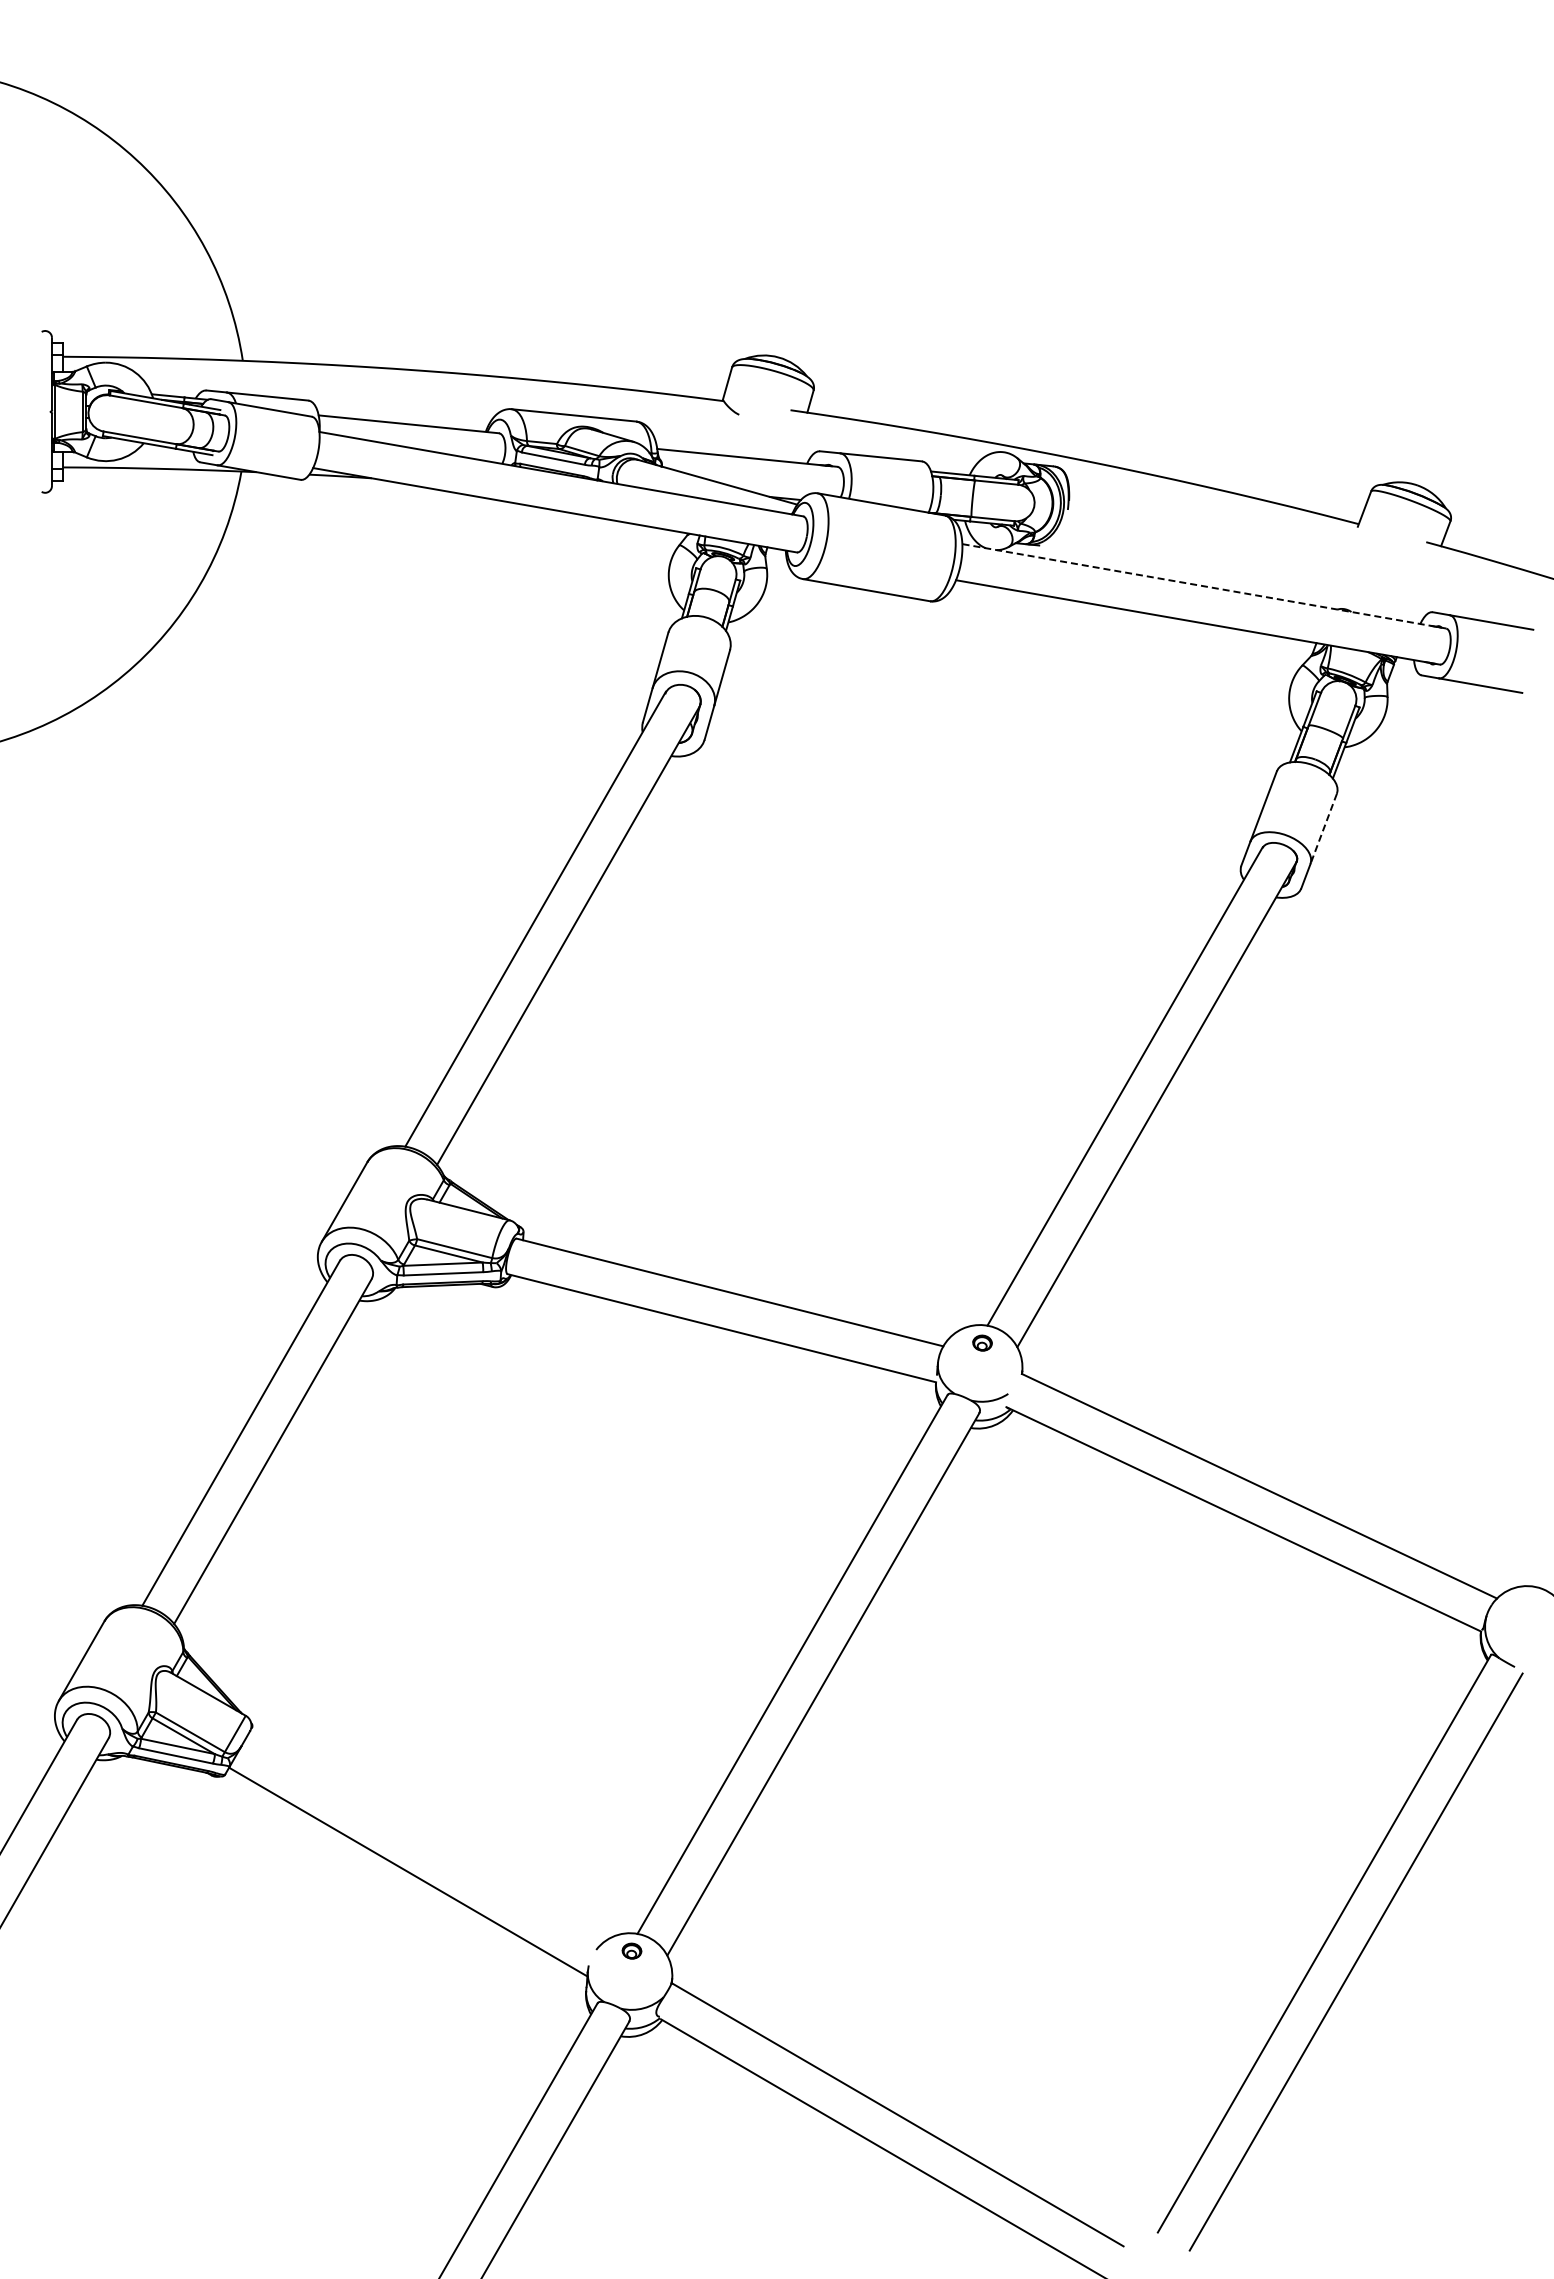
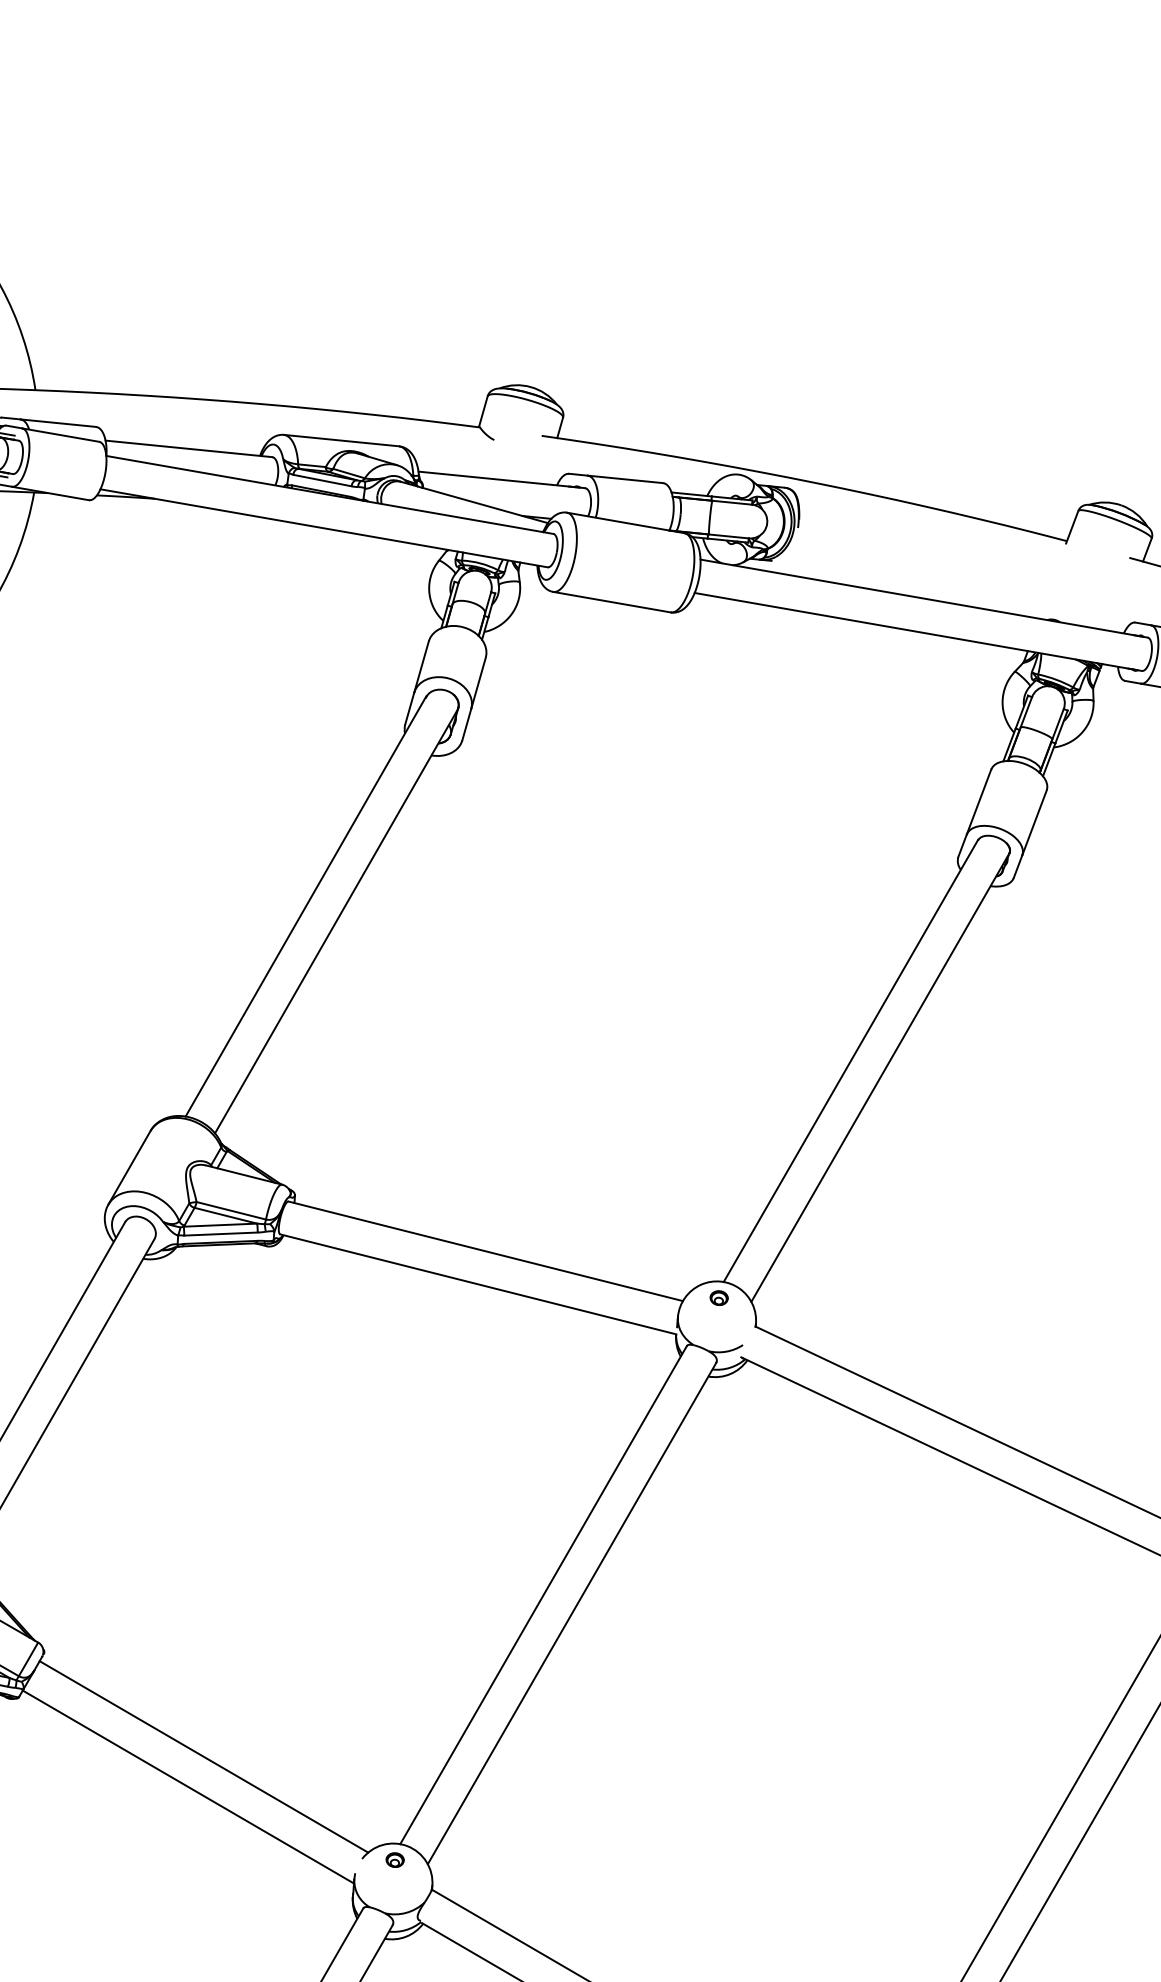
line: (1204, 586) -> (924, 598), dashed -> solid
line: (1323, 828) -> (1034, 822), dashed -> solid
line: (424, 1839) -> (203, 1756), added

